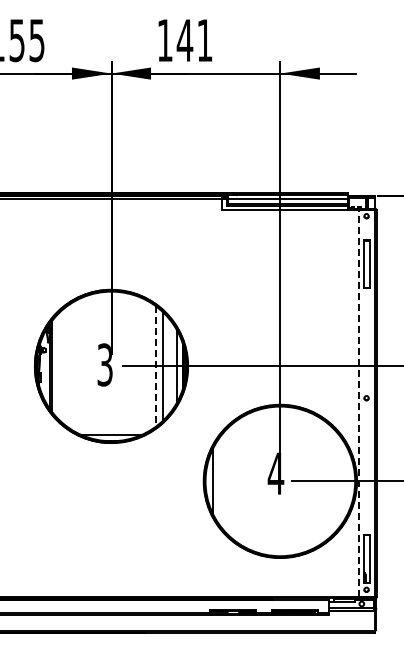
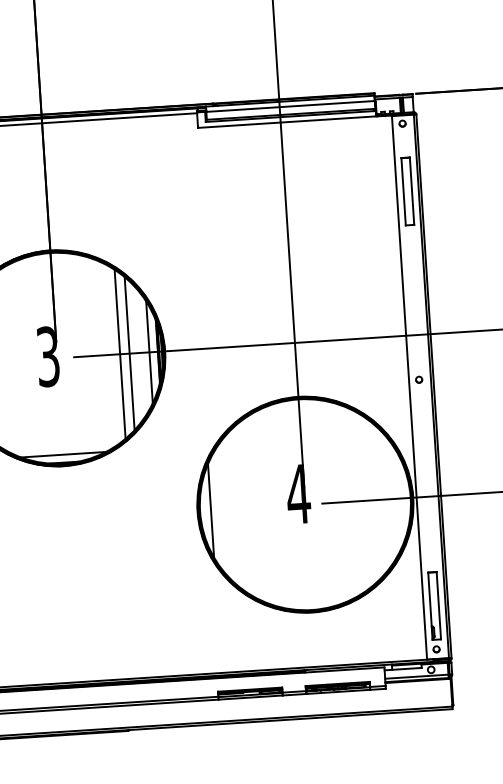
line: (156, 366) -> (120, 354), dashed -> solid
line: (359, 403) -> (409, 387), dashed -> solid

